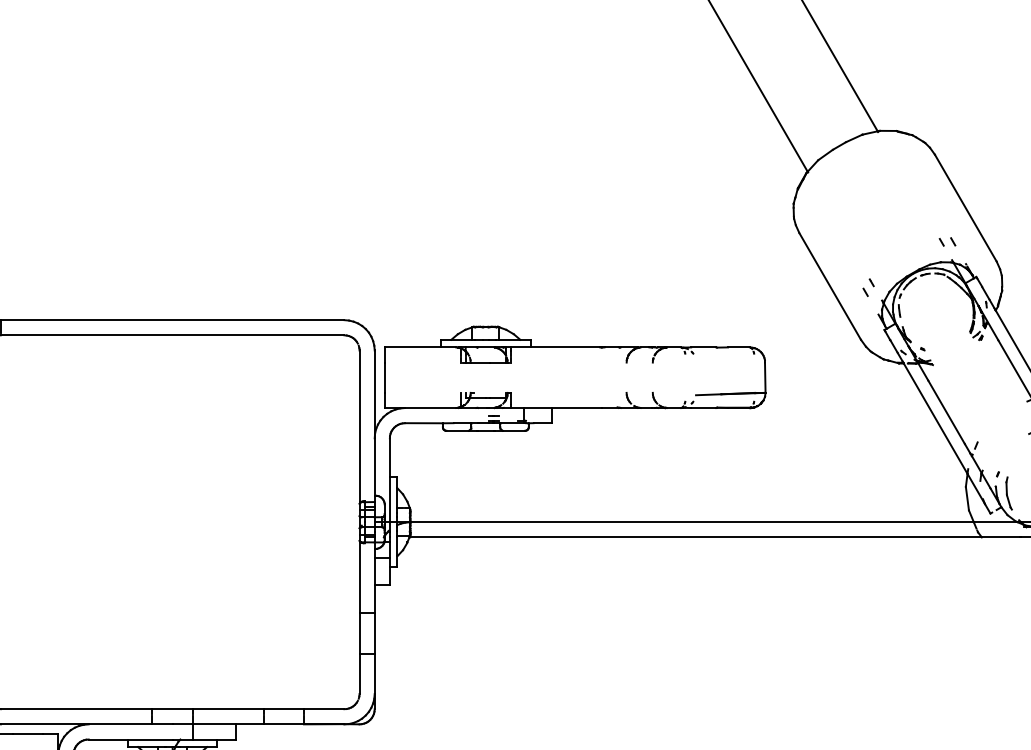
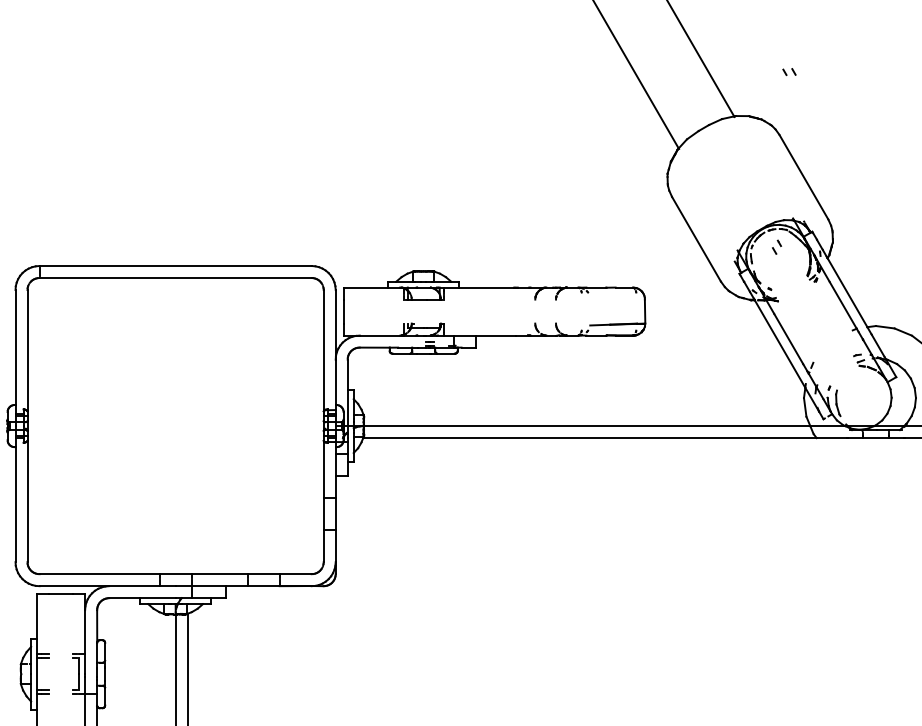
part: (947, 242) -> (789, 72), moved
part: (868, 286) -> (776, 246), moved

